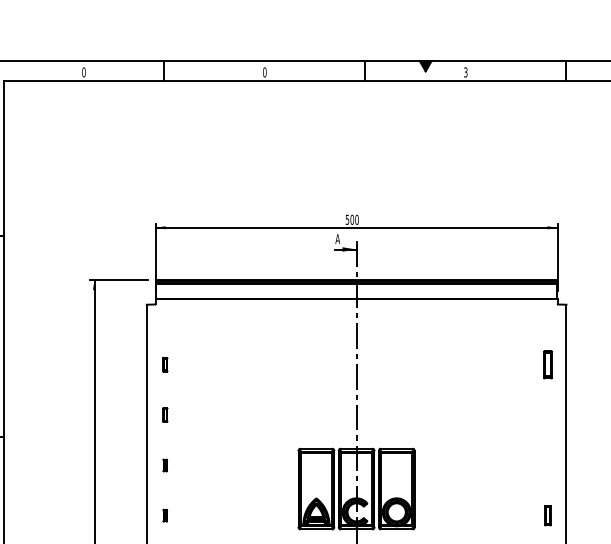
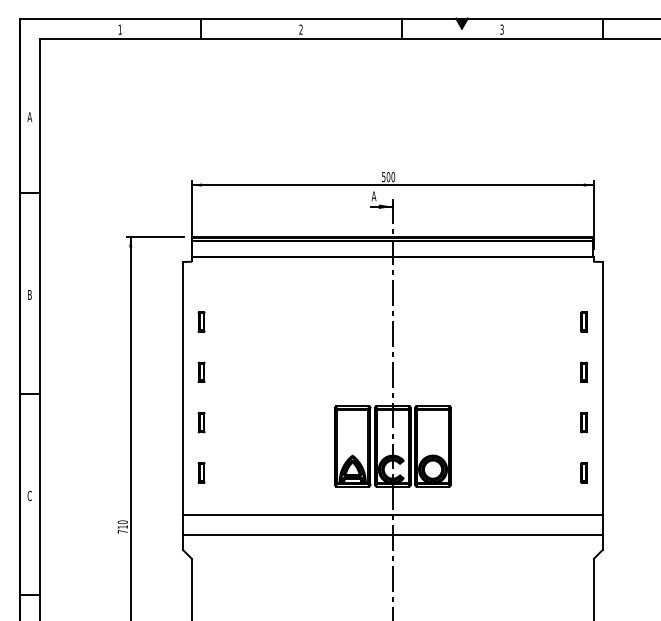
text: (84, 72) -> (120, 29), 0 -> 1
text: (264, 72) -> (300, 29), 0 -> 2
part: (165, 364) -> (201, 321), size x1.43
part: (547, 364) -> (583, 321), size x0.71
part: (165, 414) -> (201, 371), size x1.43
part: (548, 414) -> (584, 371), added
part: (165, 465) -> (201, 422), size x1.67
part: (548, 465) -> (584, 422), added
part: (165, 515) -> (201, 472), size x1.67

